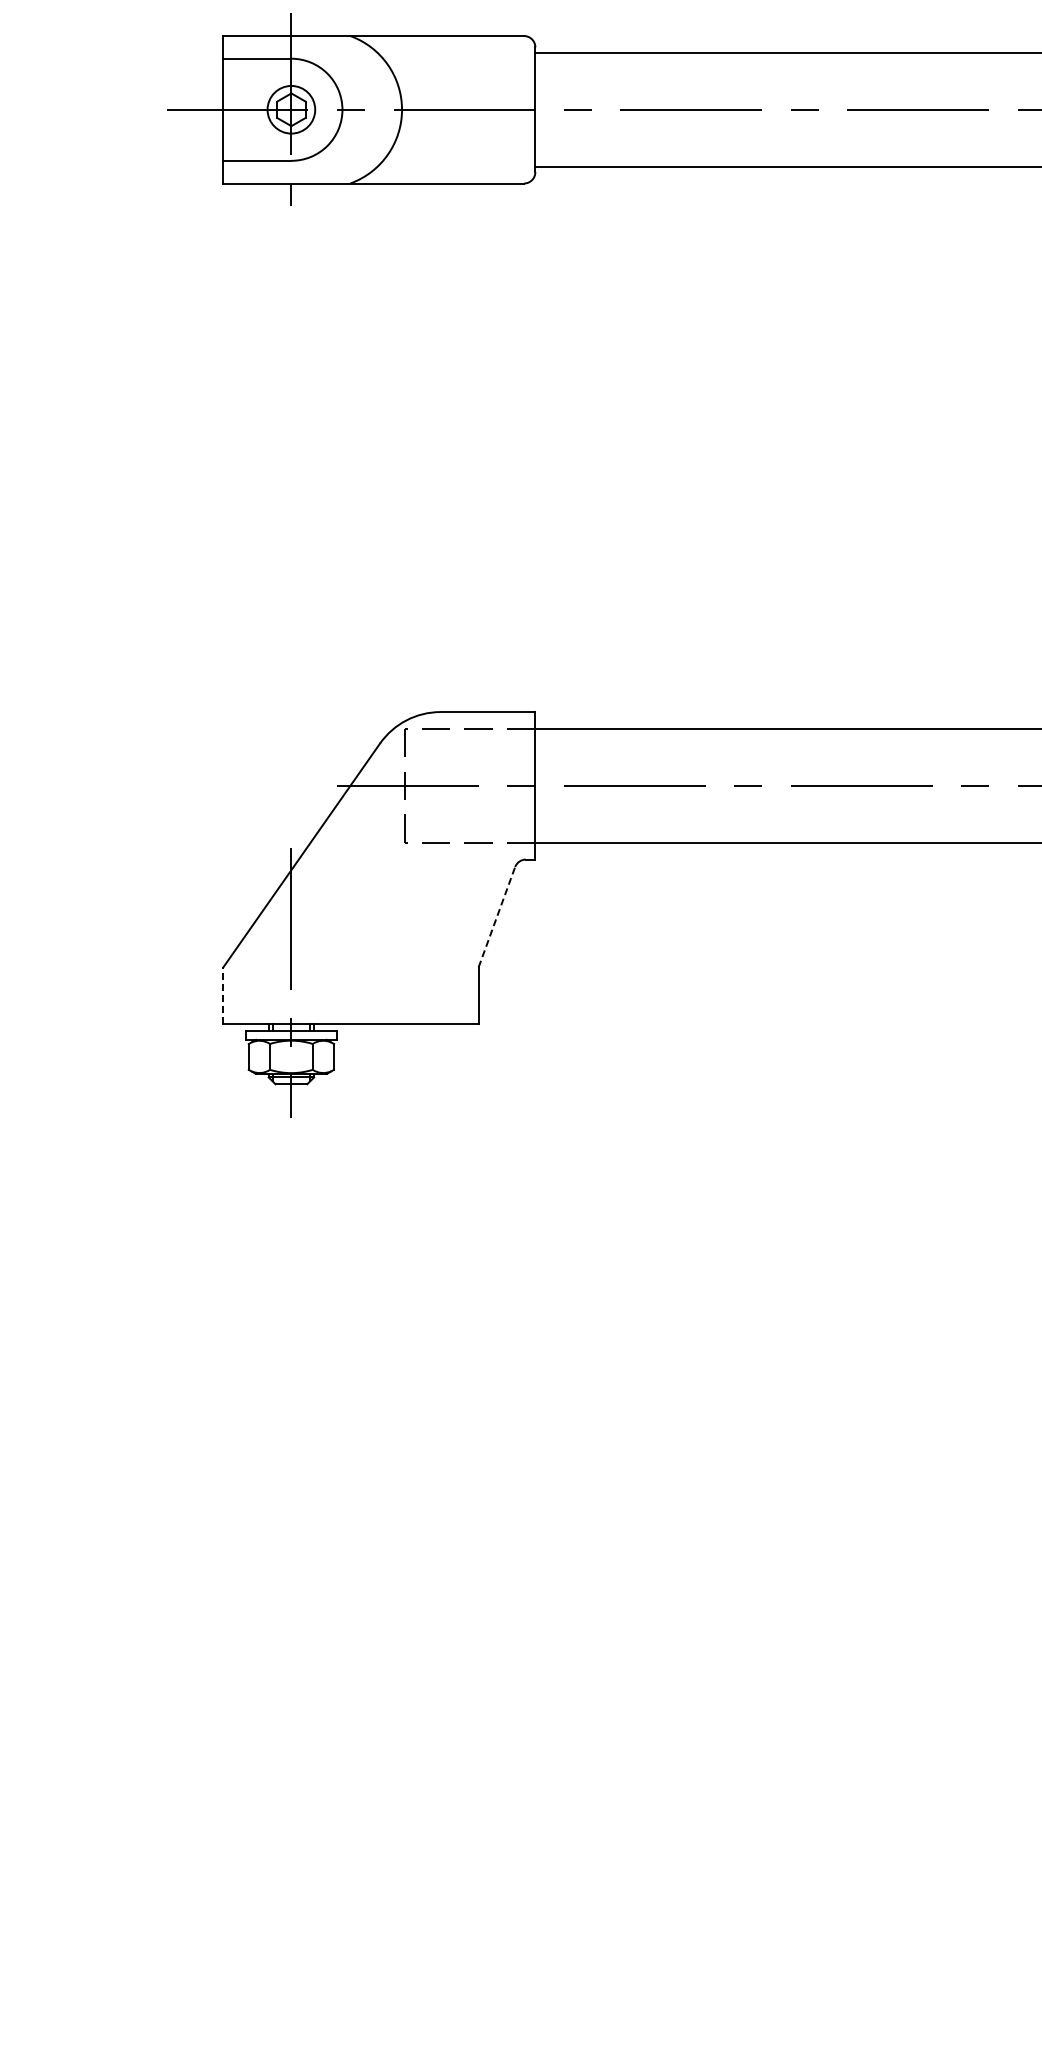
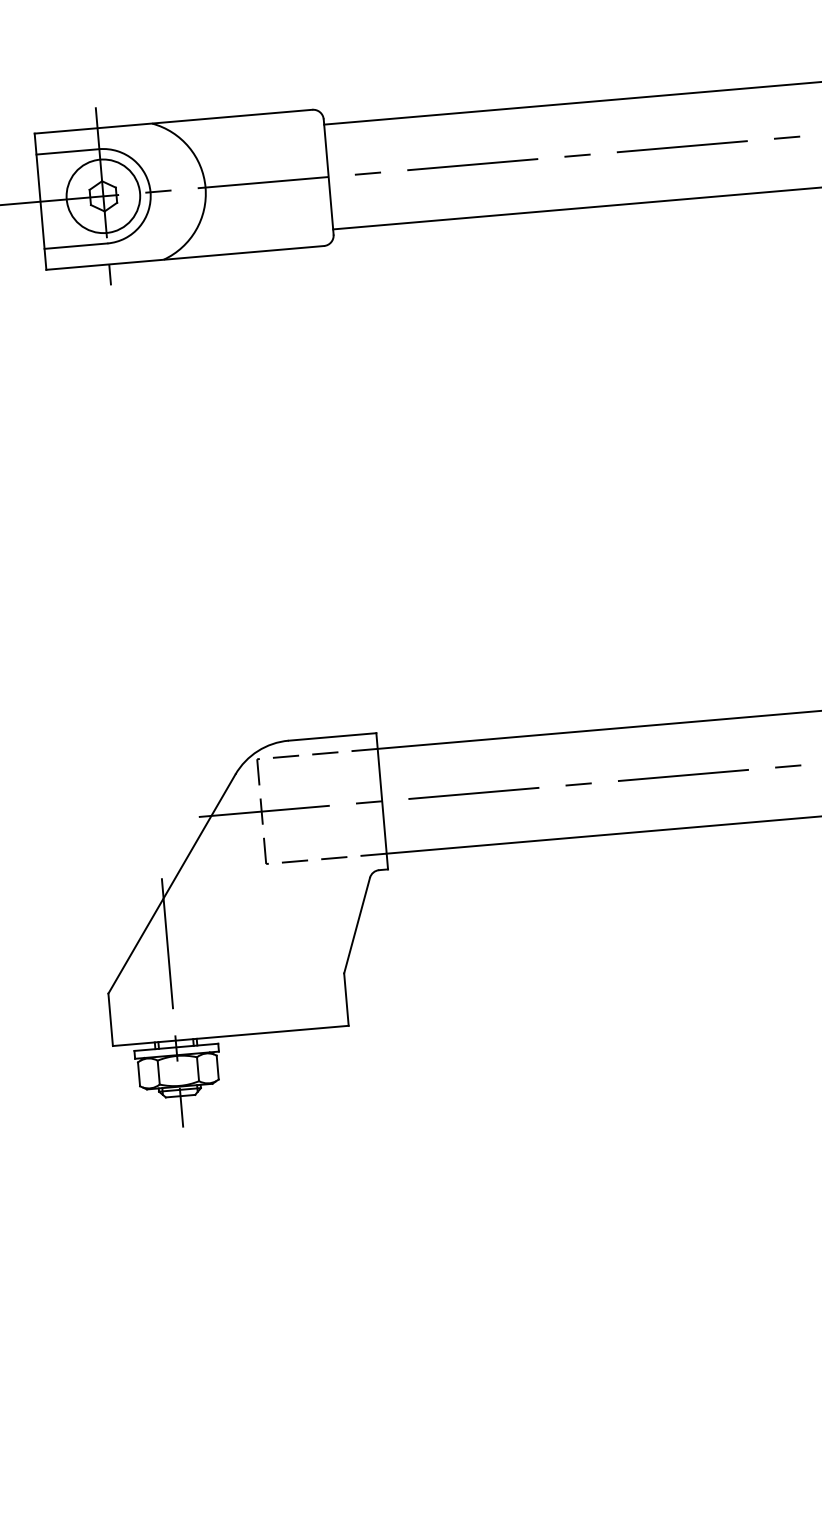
circle: (291, 109) -> (103, 196), size x1.67
line: (497, 916) -> (357, 924), dashed -> solid
line: (223, 995) -> (110, 1019), dashed -> solid

